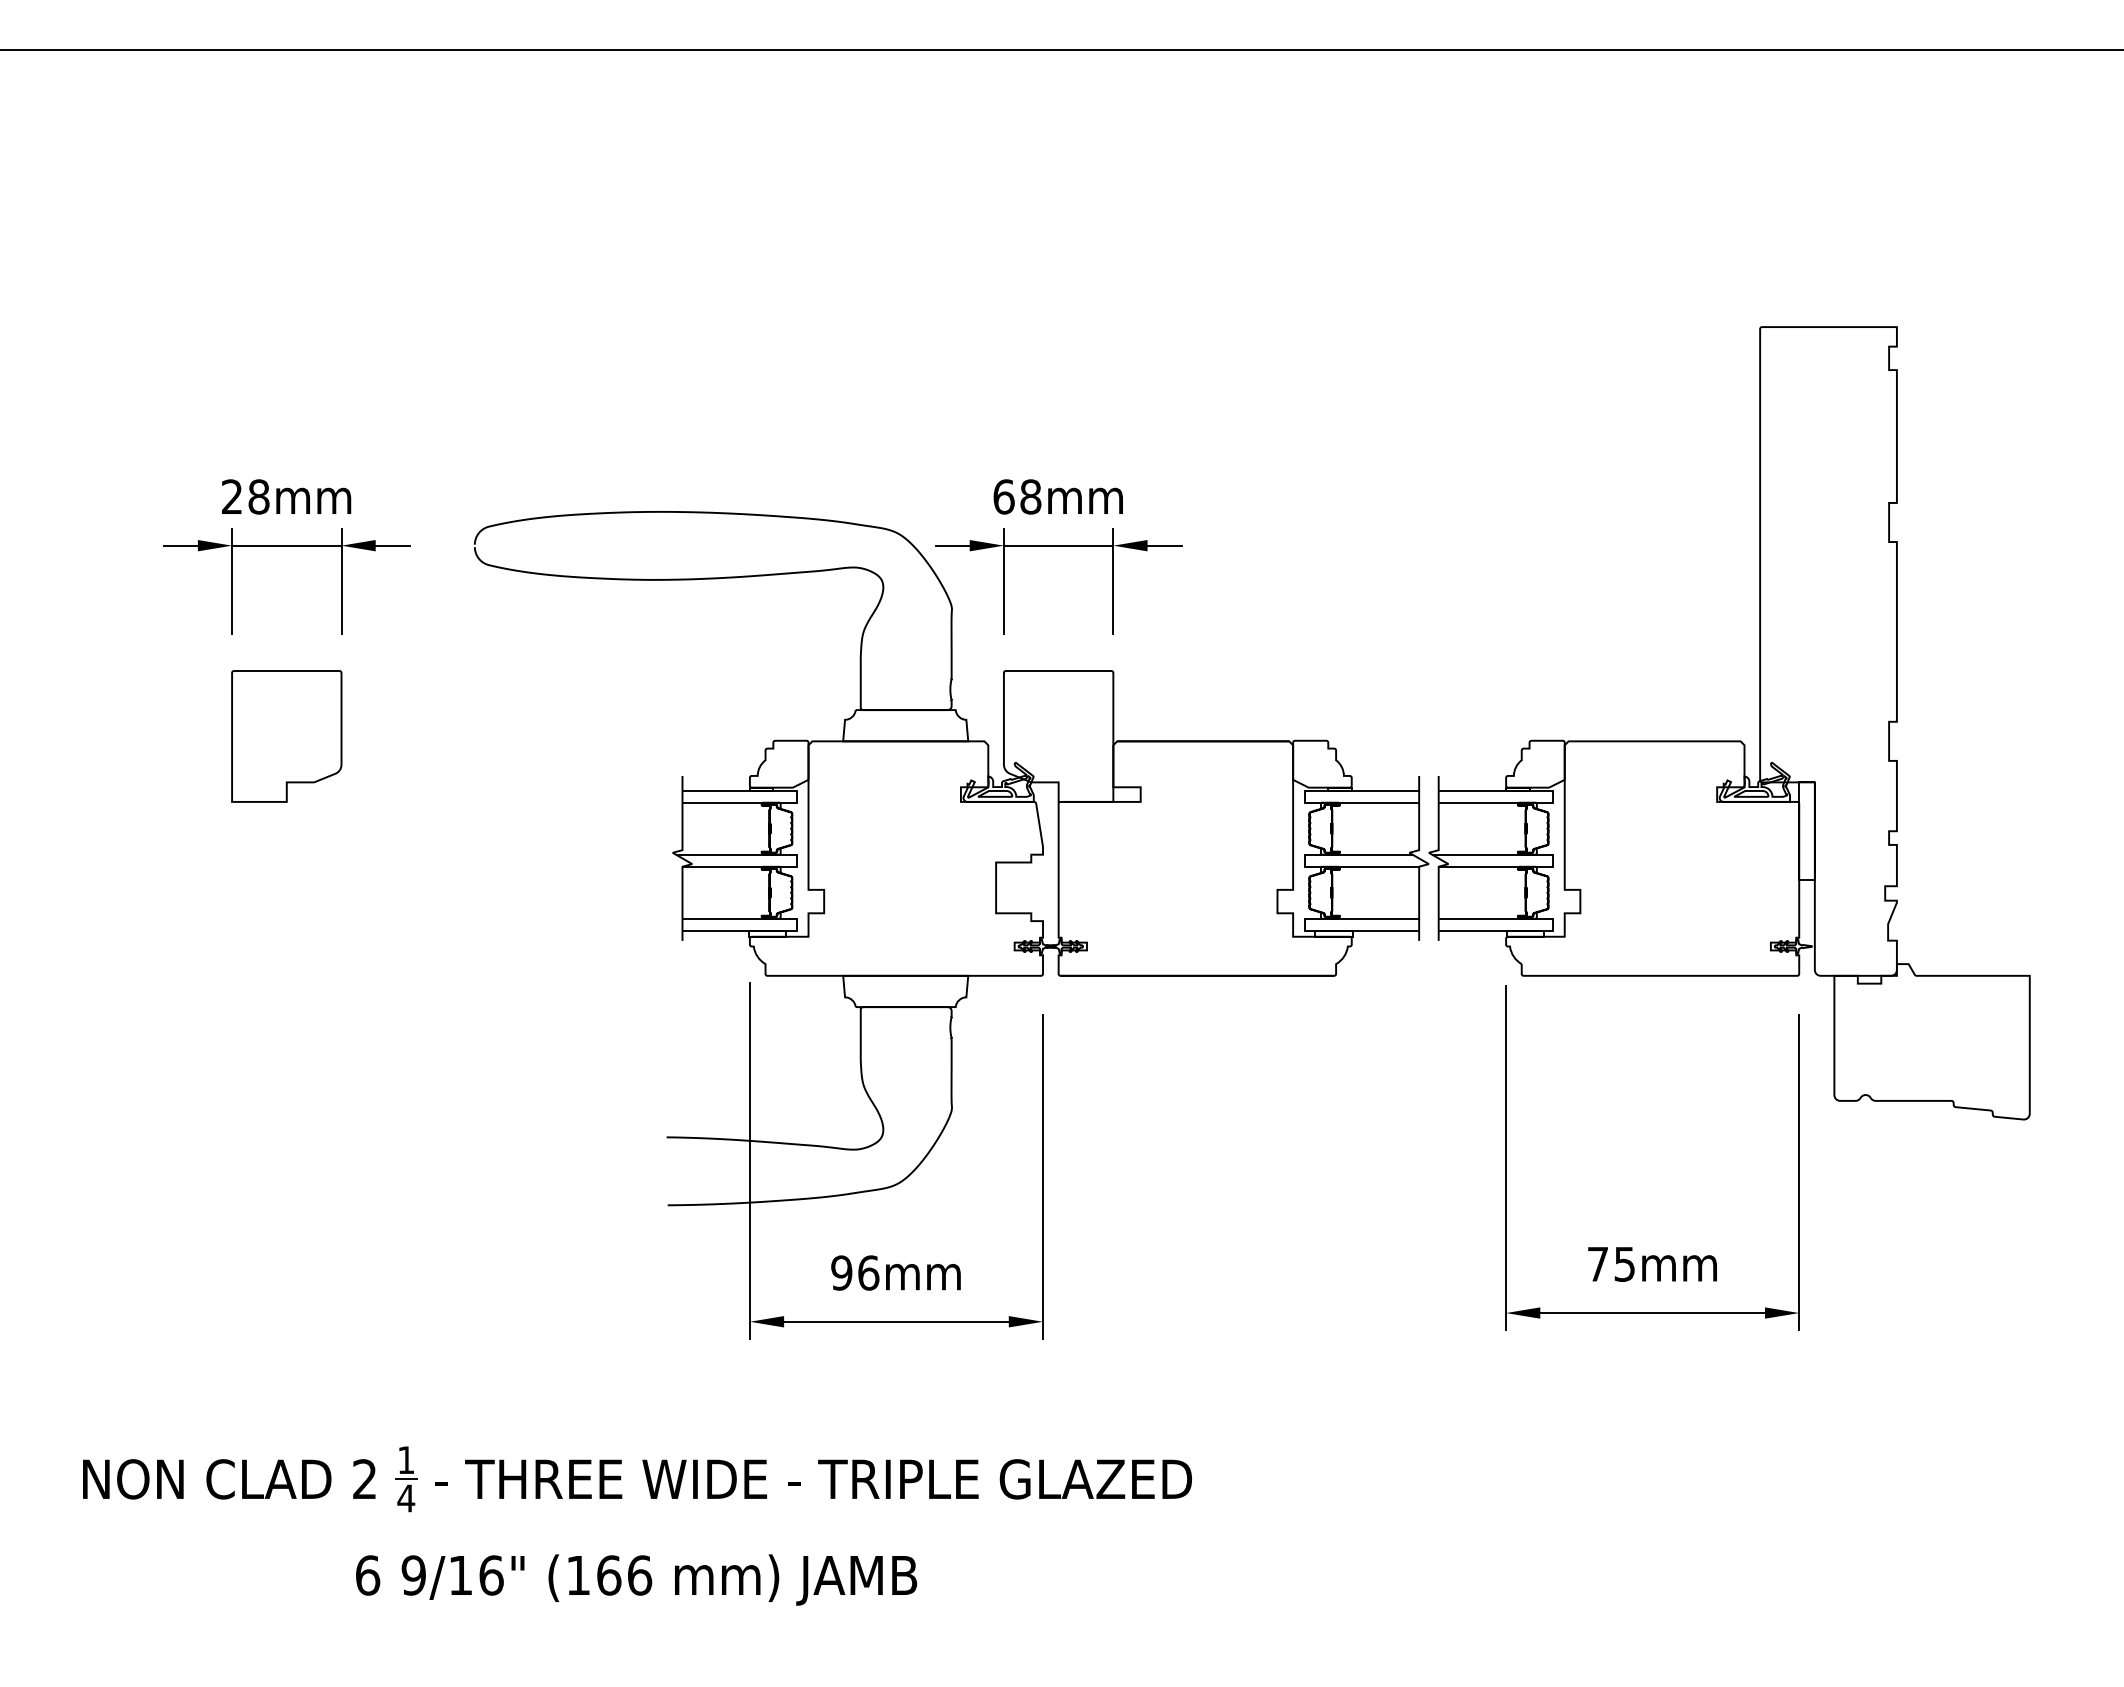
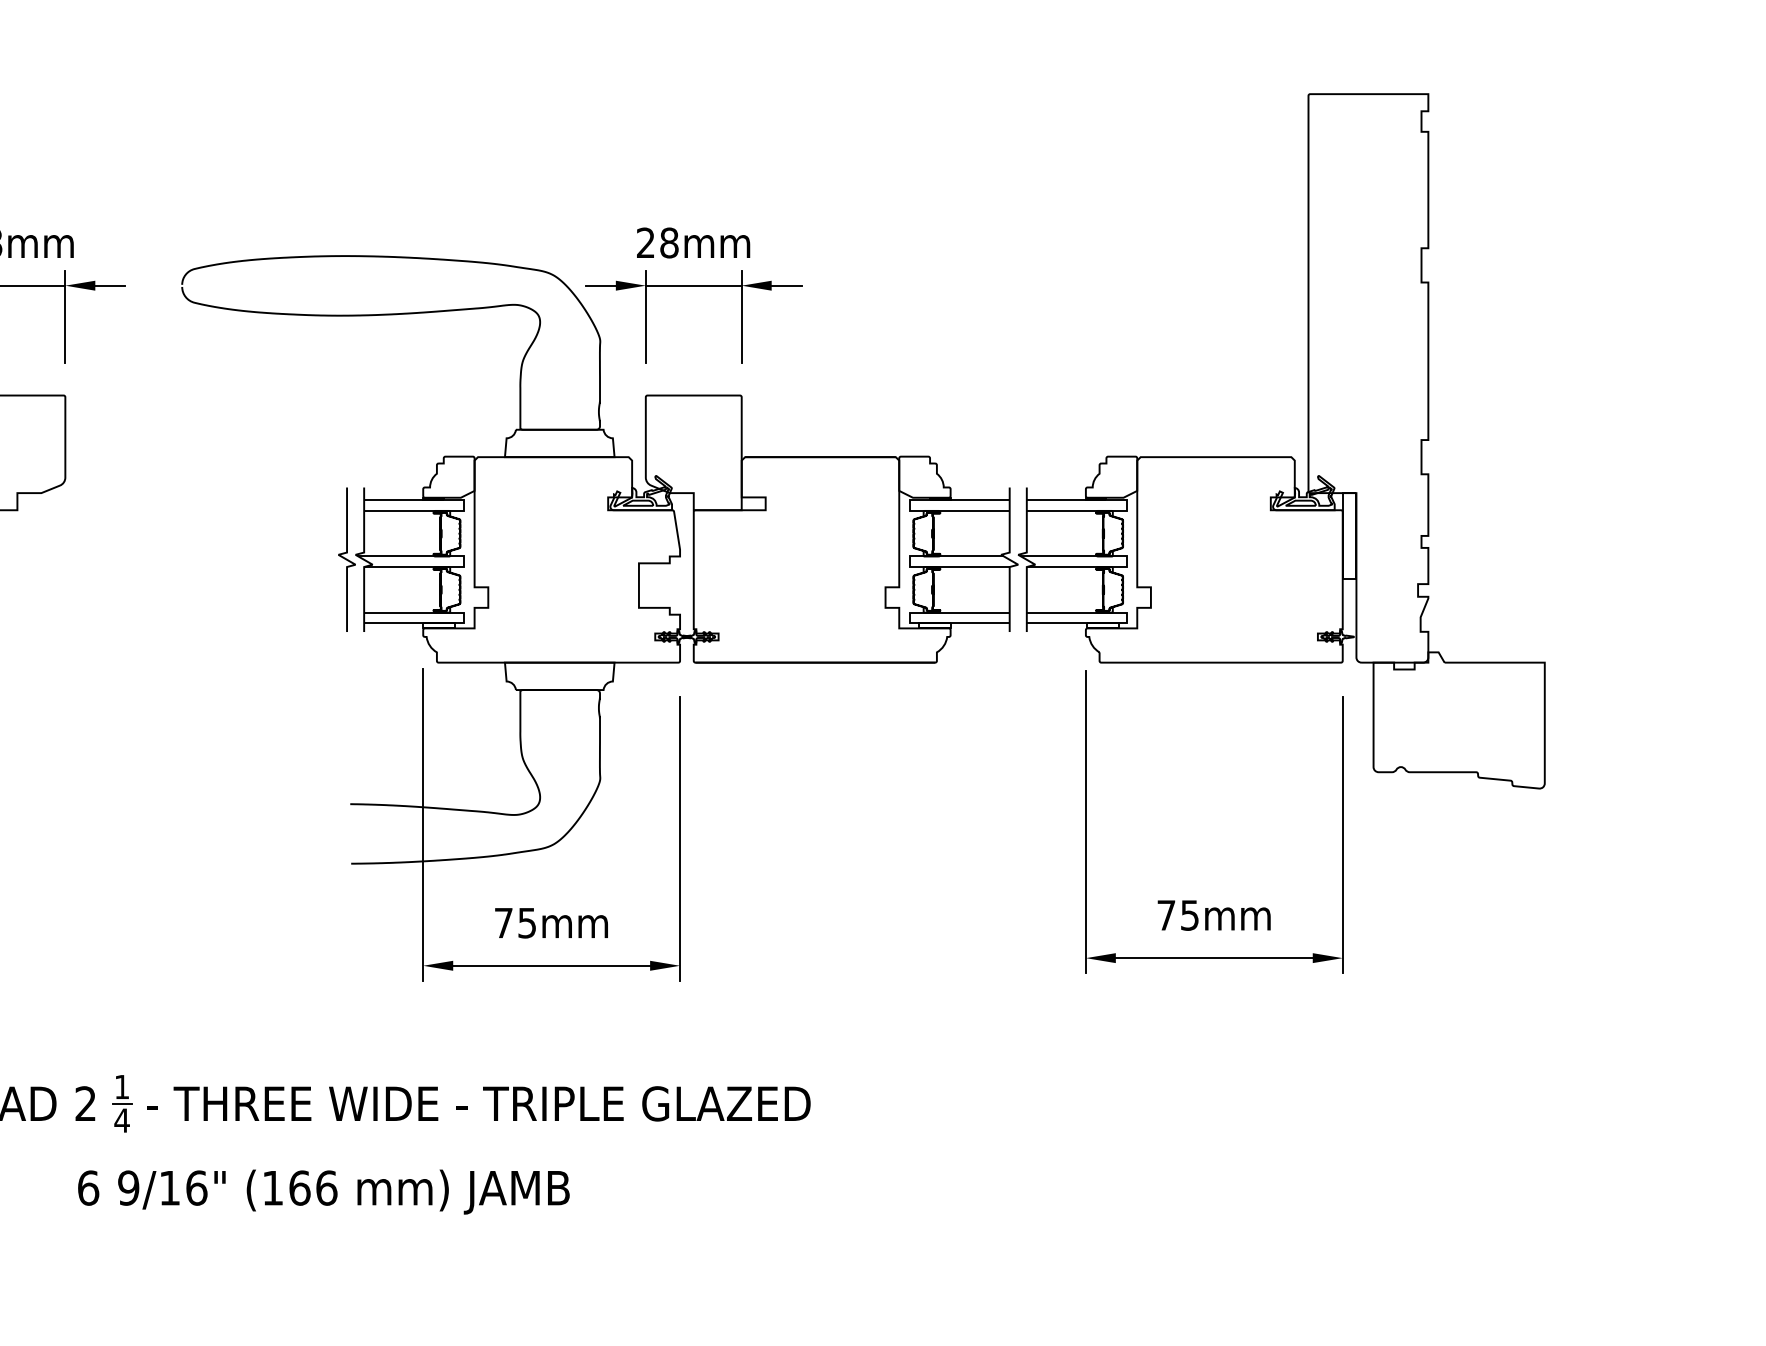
text: (1003, 496) -> (645, 242), 68mm -> 28mm
curve: (662, 858) -> (346, 559), added
text: (855, 1272) -> (515, 922), 96mm -> 75mm

